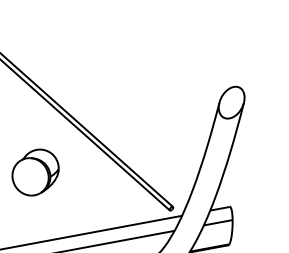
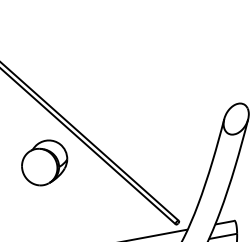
part: (35, 172) -> (44, 162), moved

